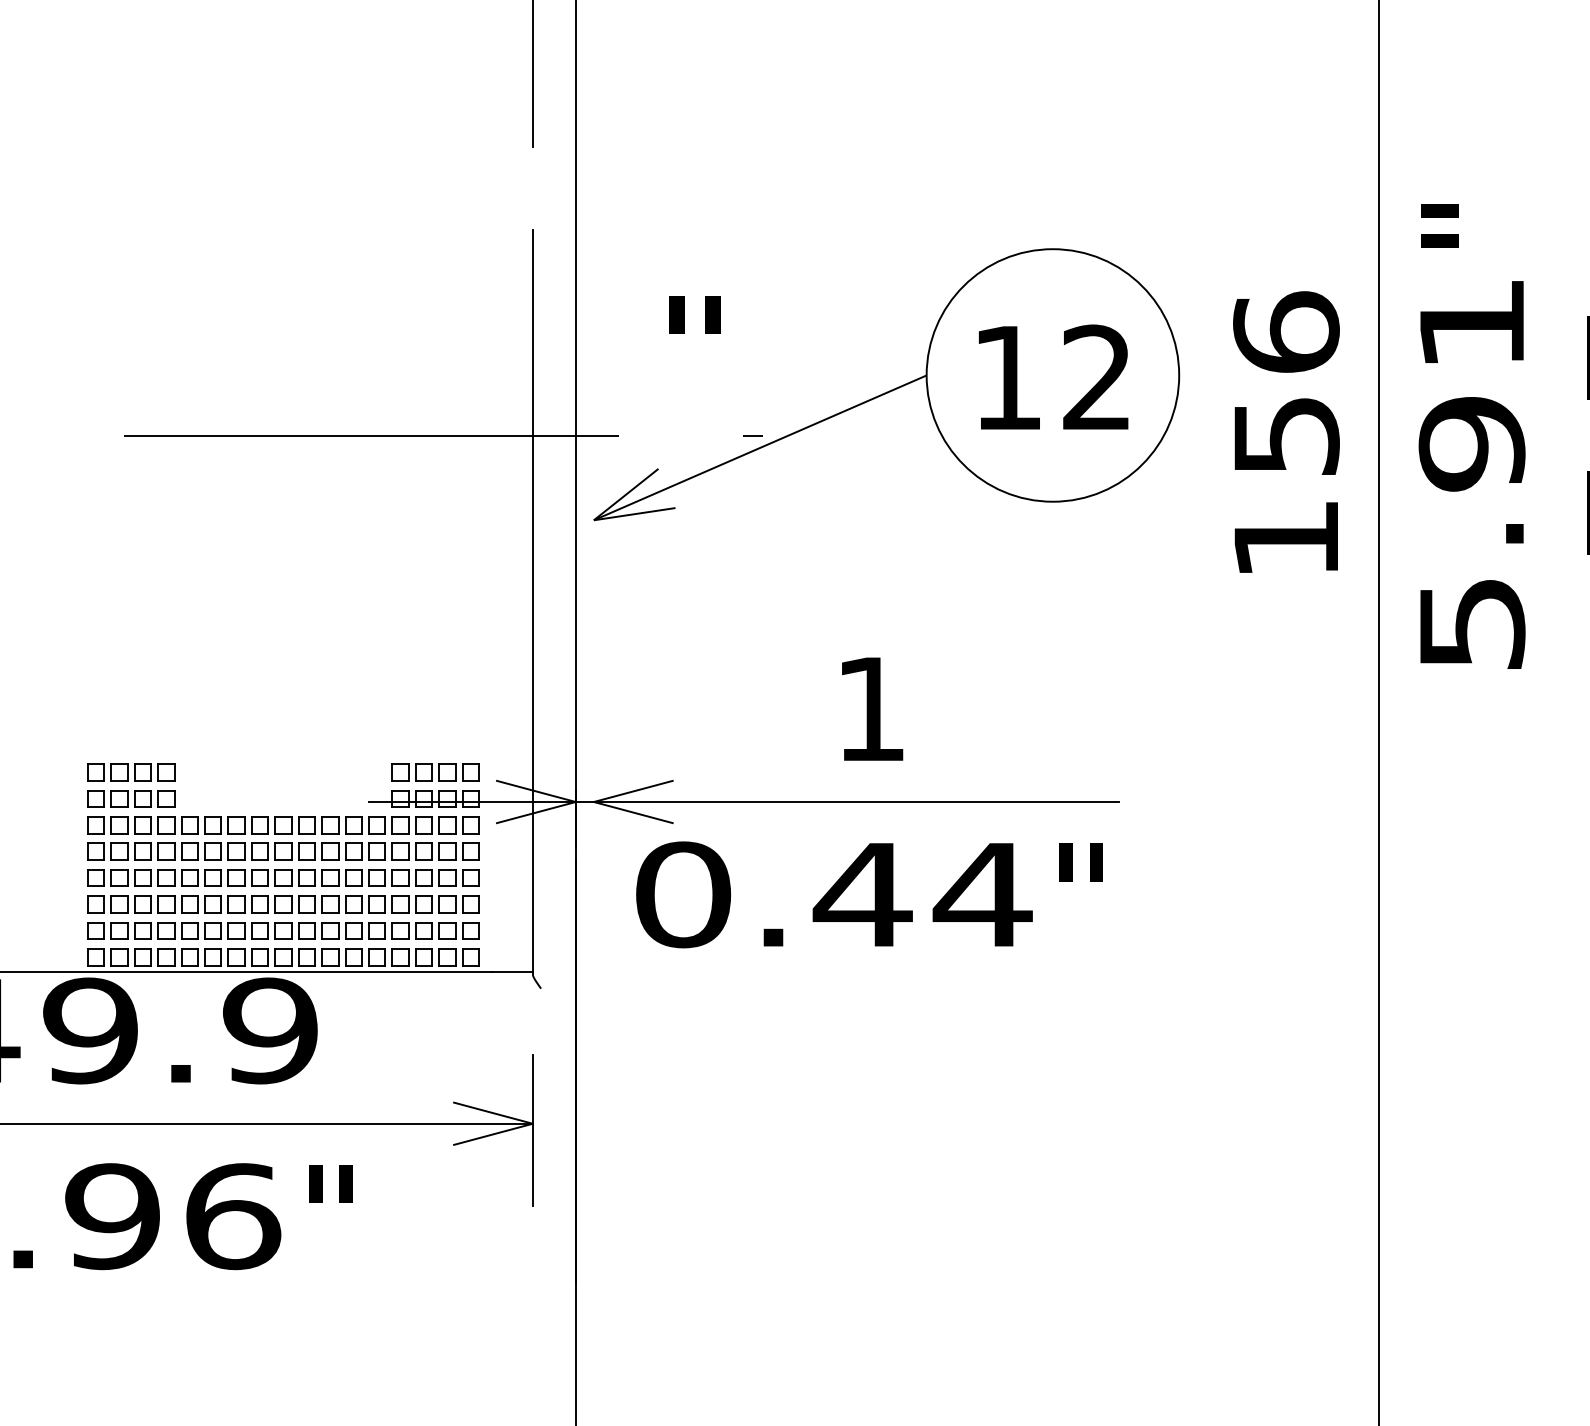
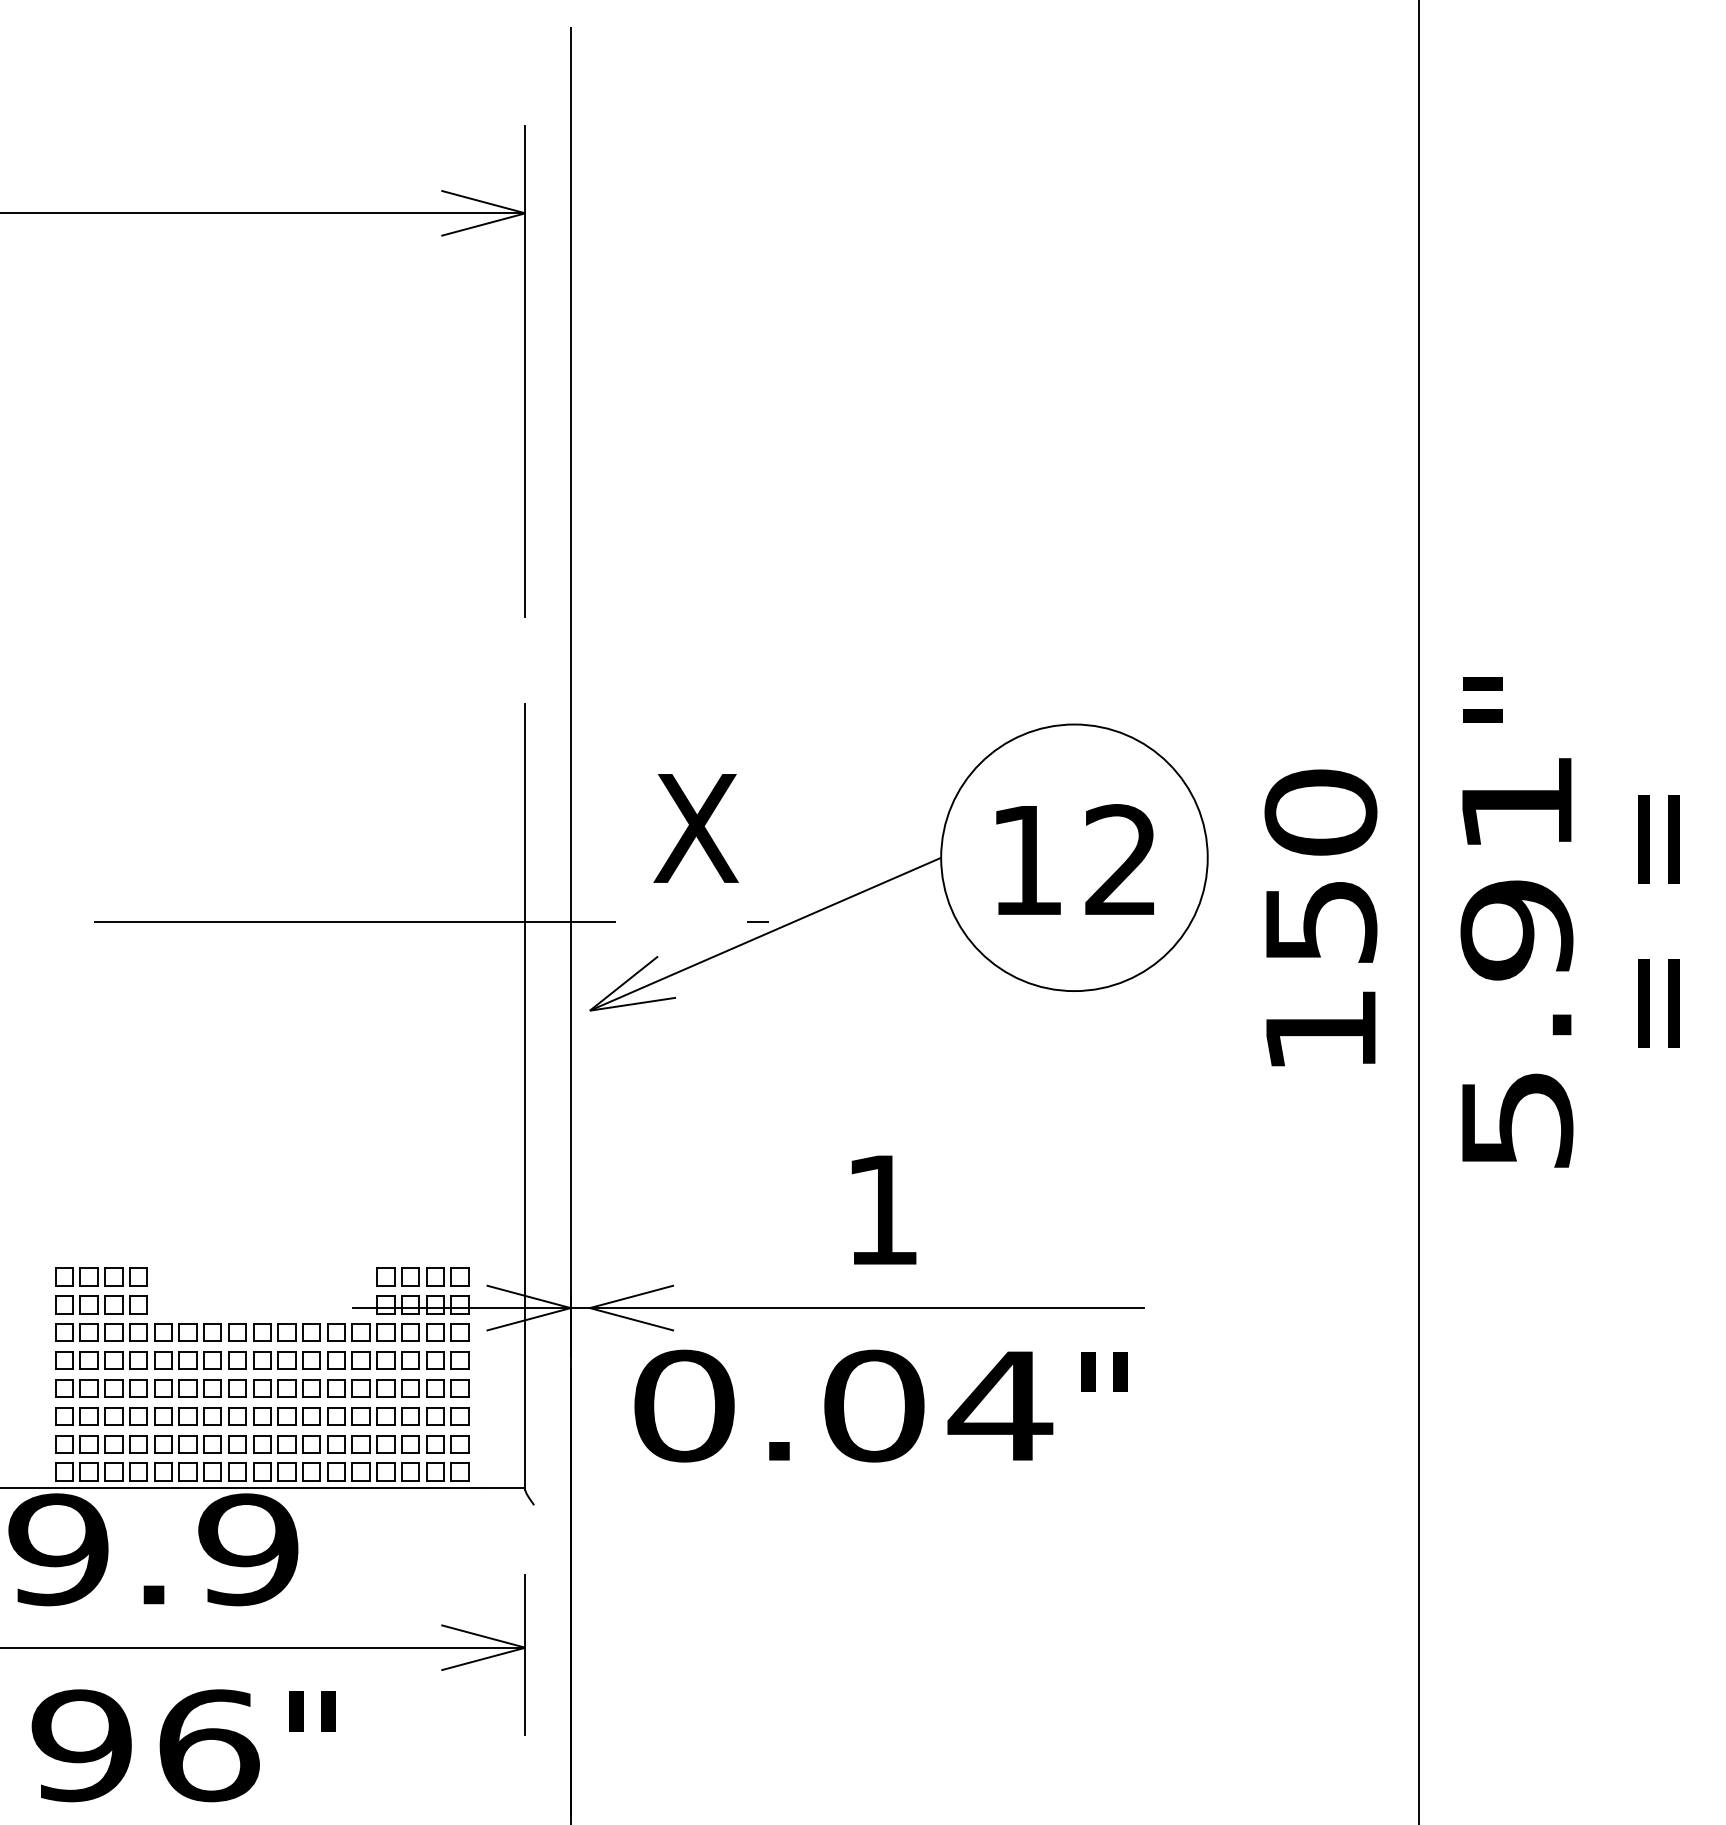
text: (1286, 331) -> (1320, 811), 156 -> 150
text: (693, 347) -> (695, 828), " -> X
text: (862, 894) -> (873, 1405), 0.44 -> 0.04

